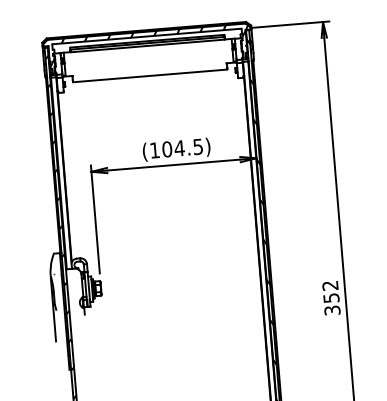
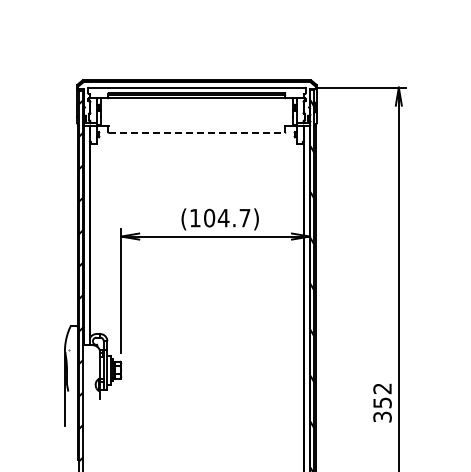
hatch: (149, 45) -> (198, 98), removed
line: (149, 75) -> (196, 132), solid -> dashed
text: (197, 147) -> (244, 218), (104.5) -> (104.7)

